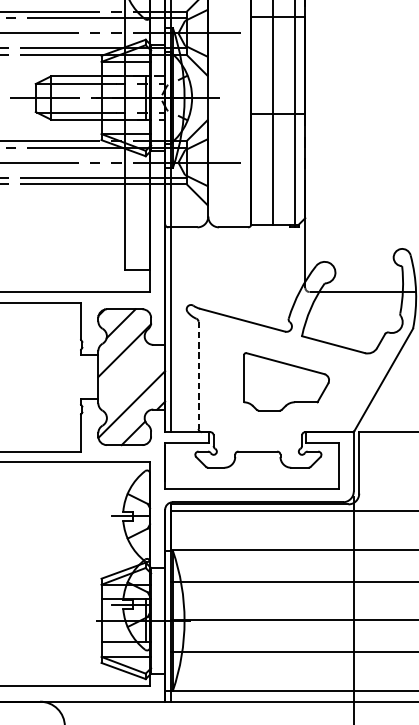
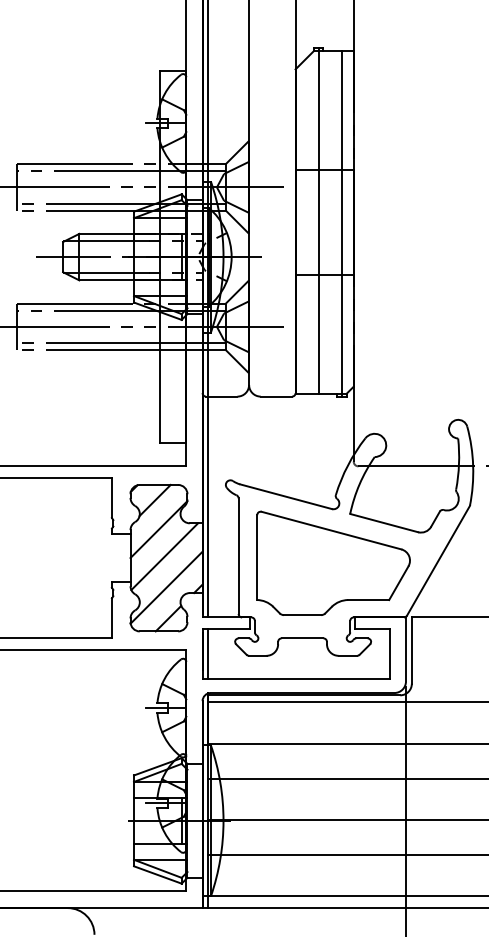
line: (129, 375) -> (164, 556), added
line: (198, 375) -> (238, 556), dashed -> solid
part: (286, 381) -> (333, 562), size x1.67
line: (170, 466) -> (208, 654), added

